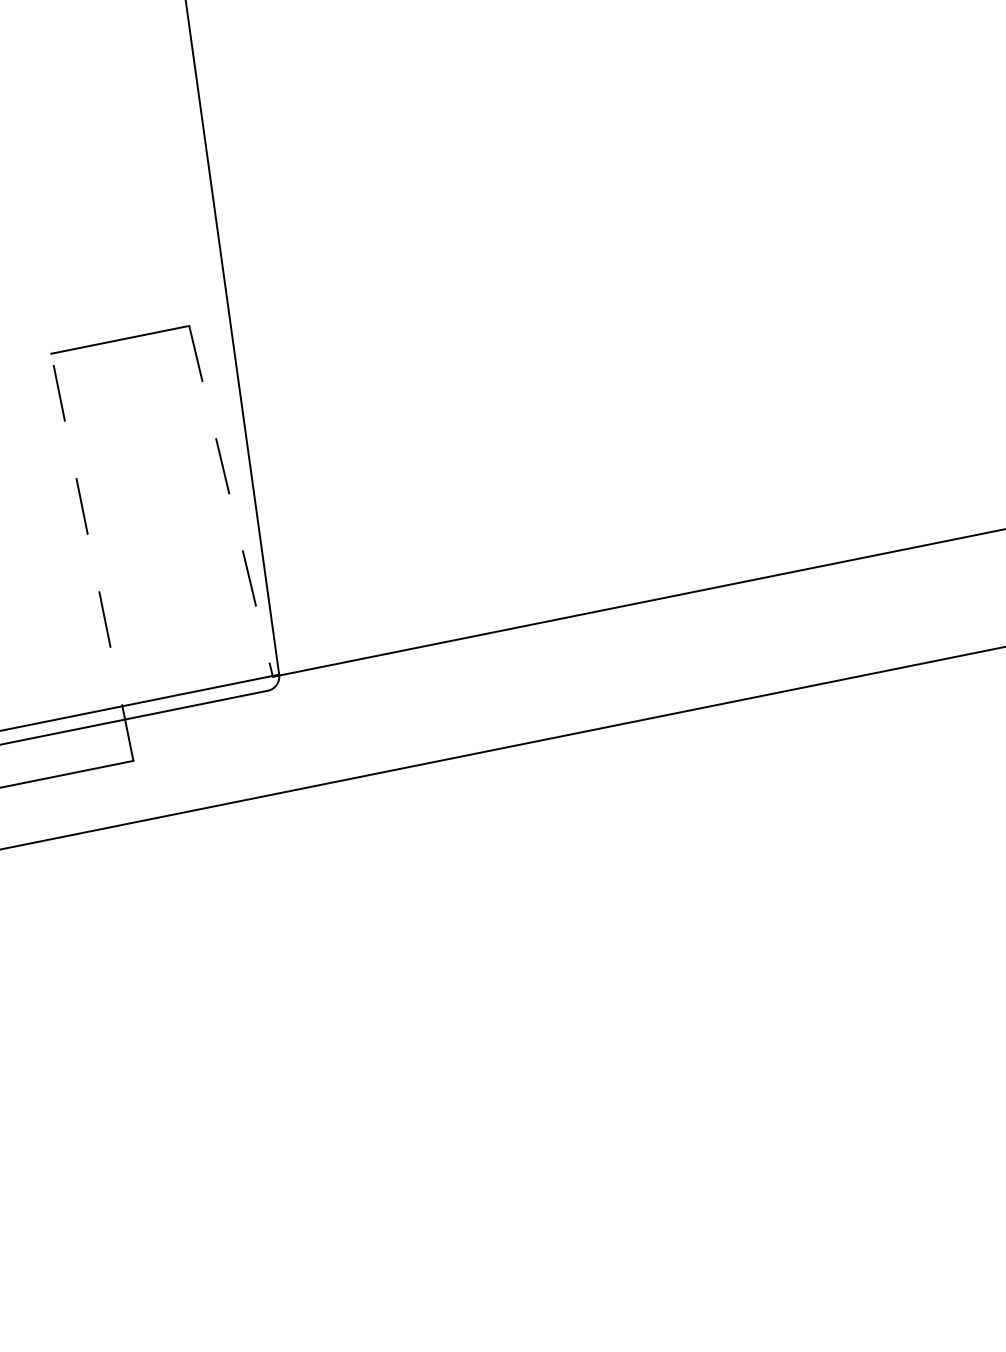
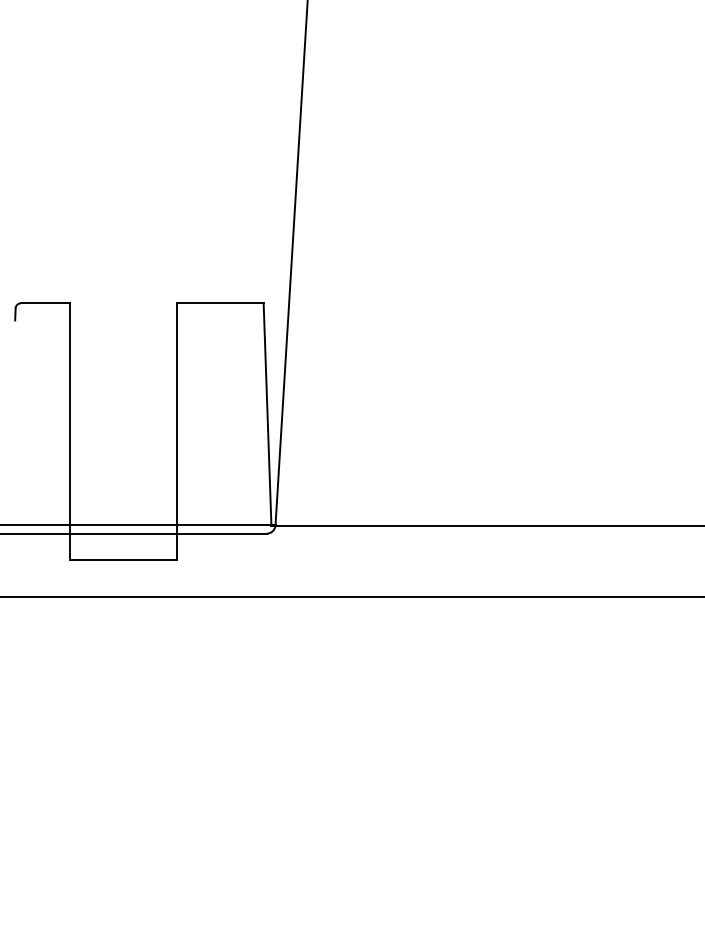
line: (231, 502) -> (267, 415), dashed -> solid
line: (91, 557) -> (176, 431), dashed -> solid

